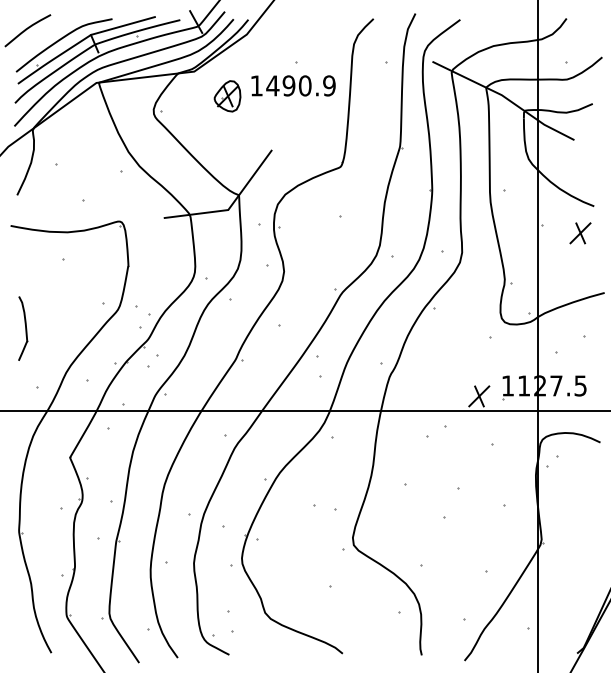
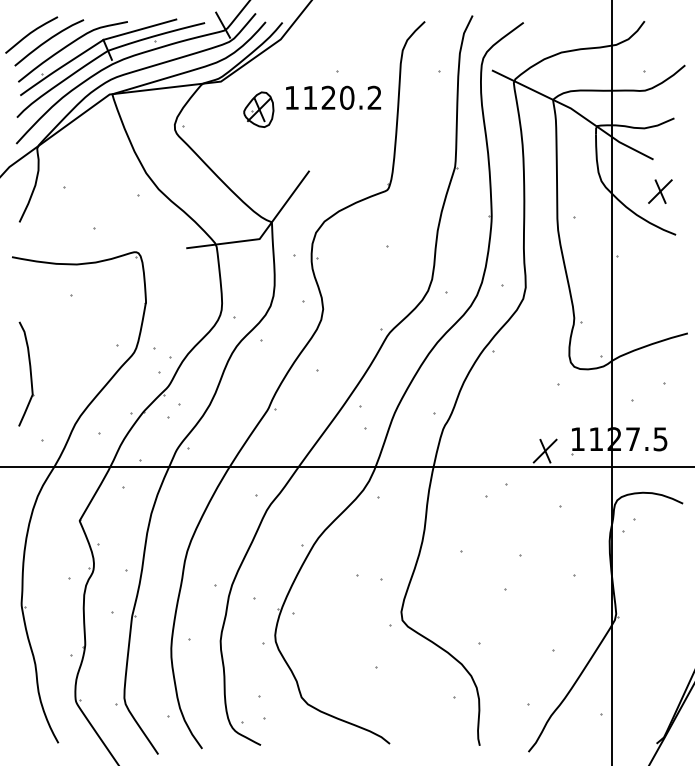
curve: (42, 36) -> (48, 41), added
text: (300, 85) -> (341, 97), 1490.9 -> 1120.2
part: (580, 233) -> (660, 191), moved
part: (23, 328) -> (26, 373), size x1.43

